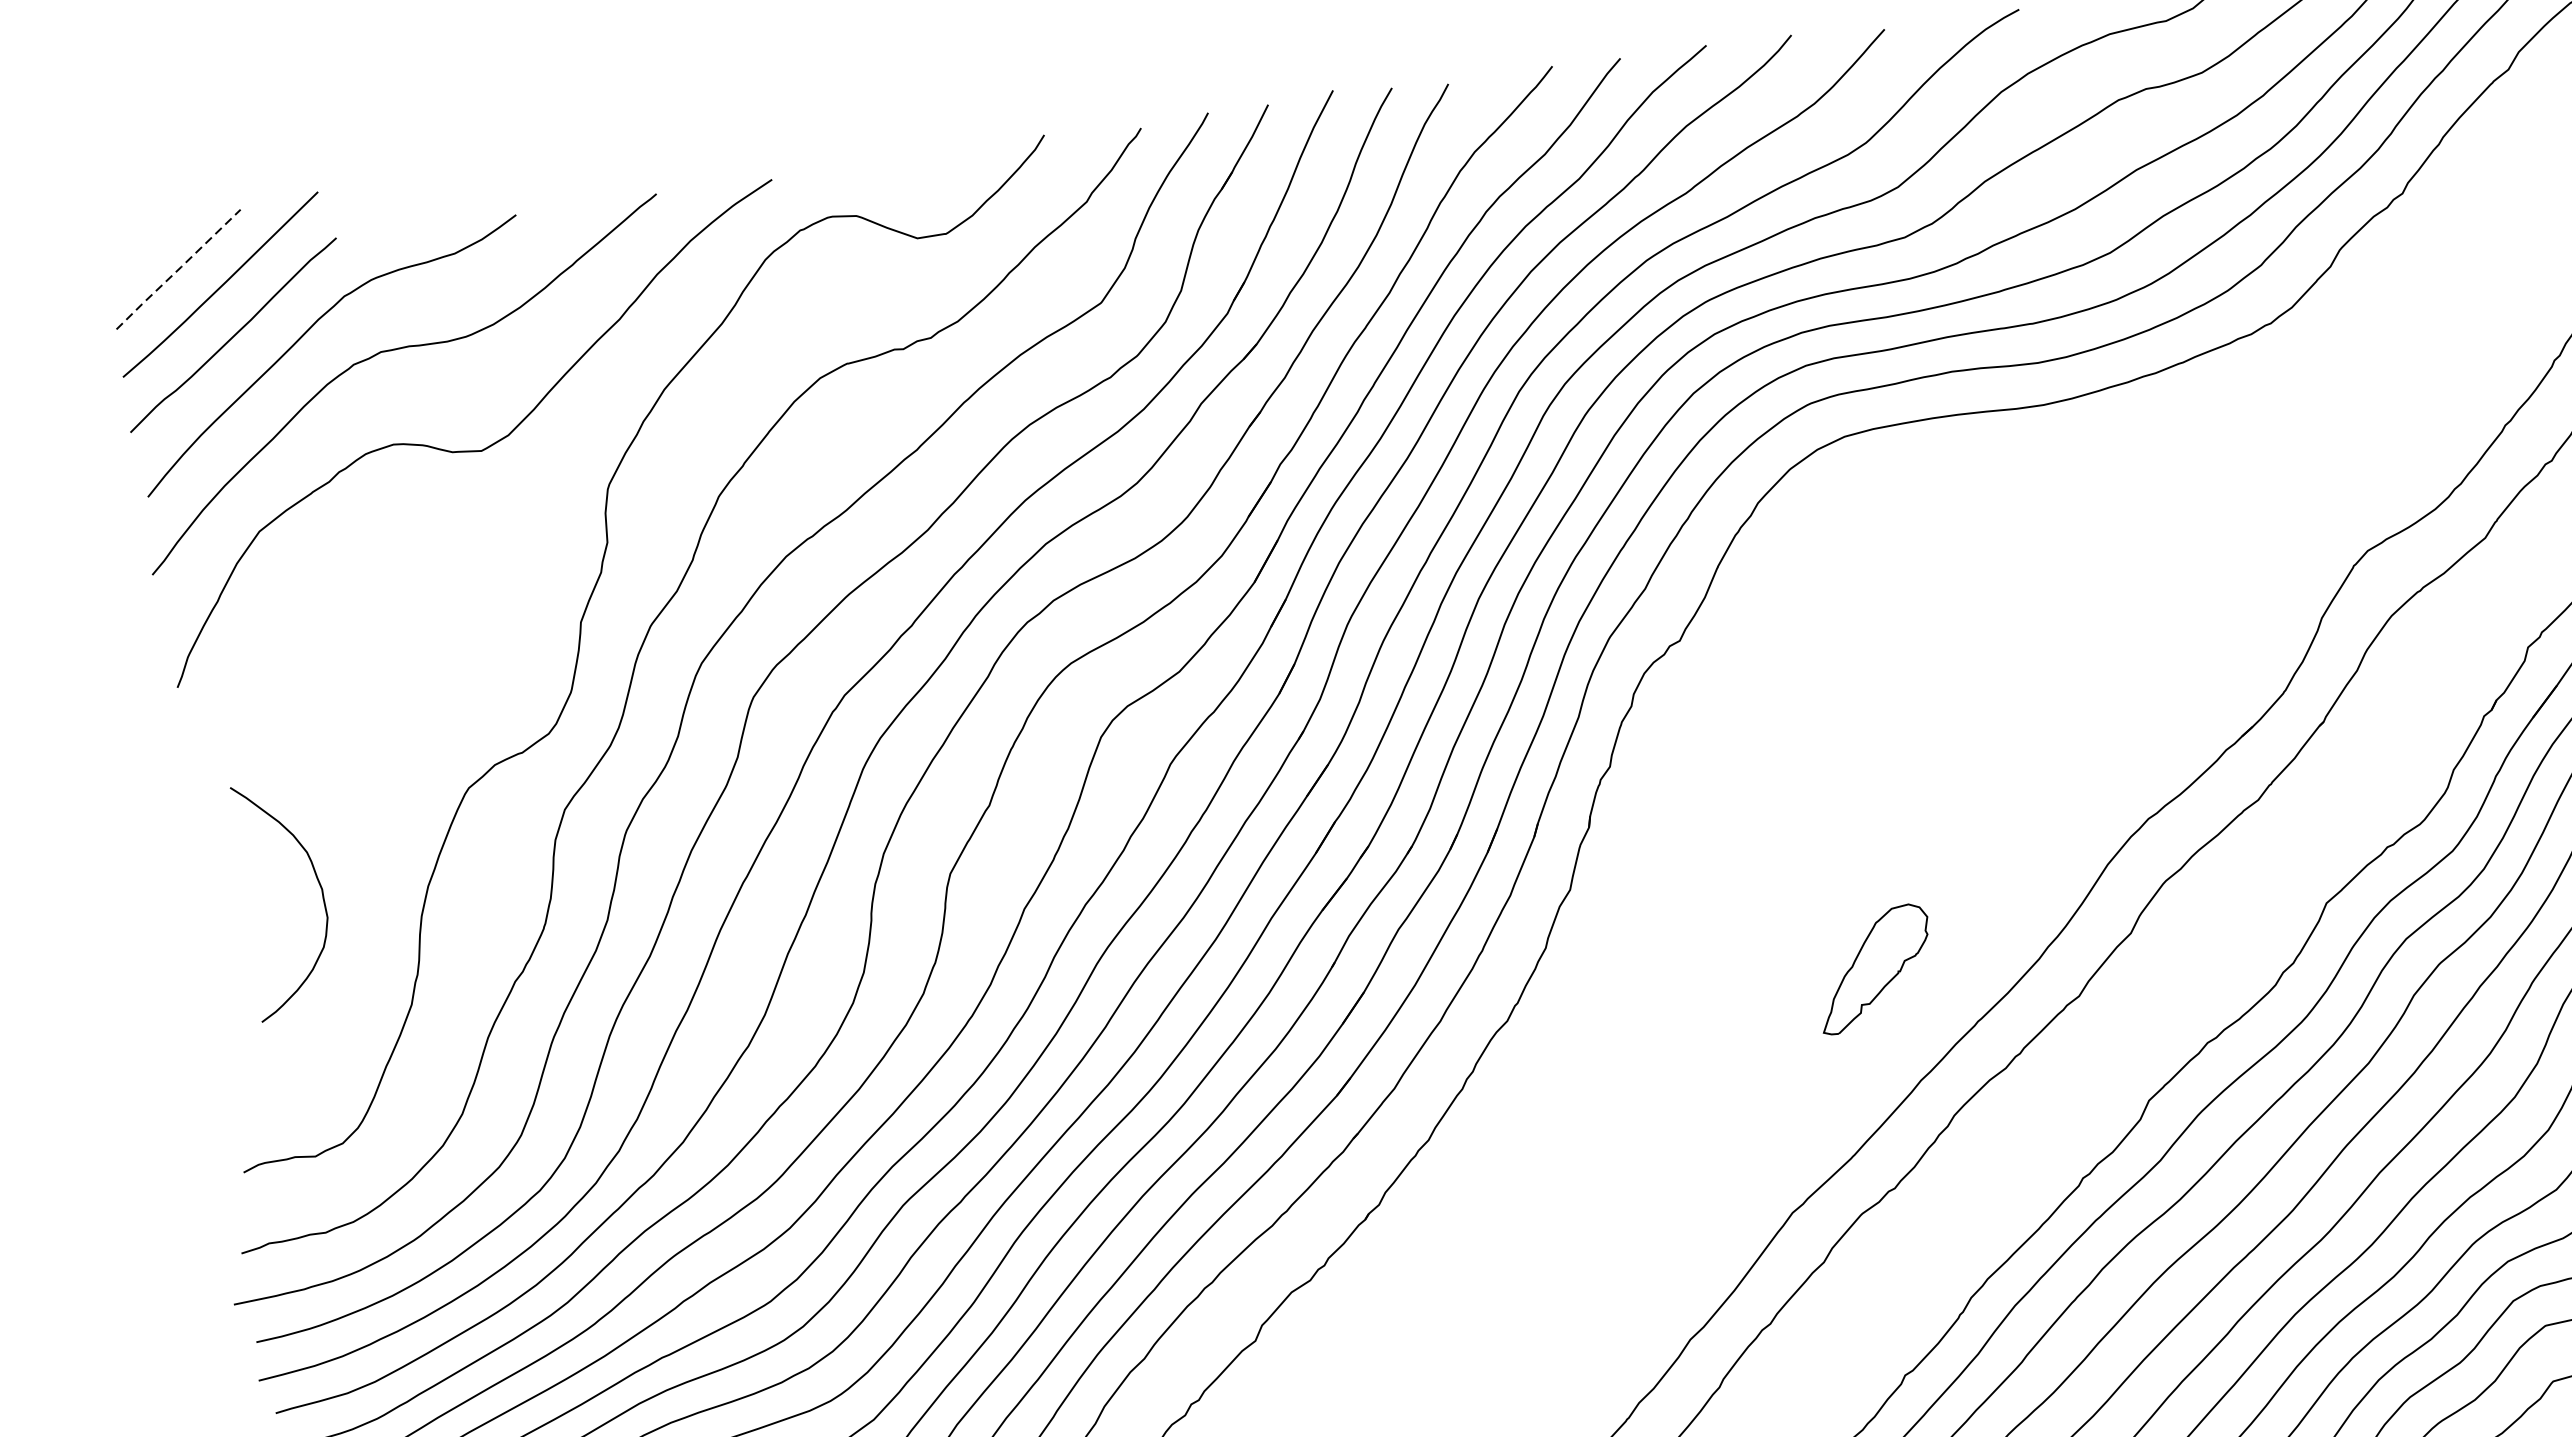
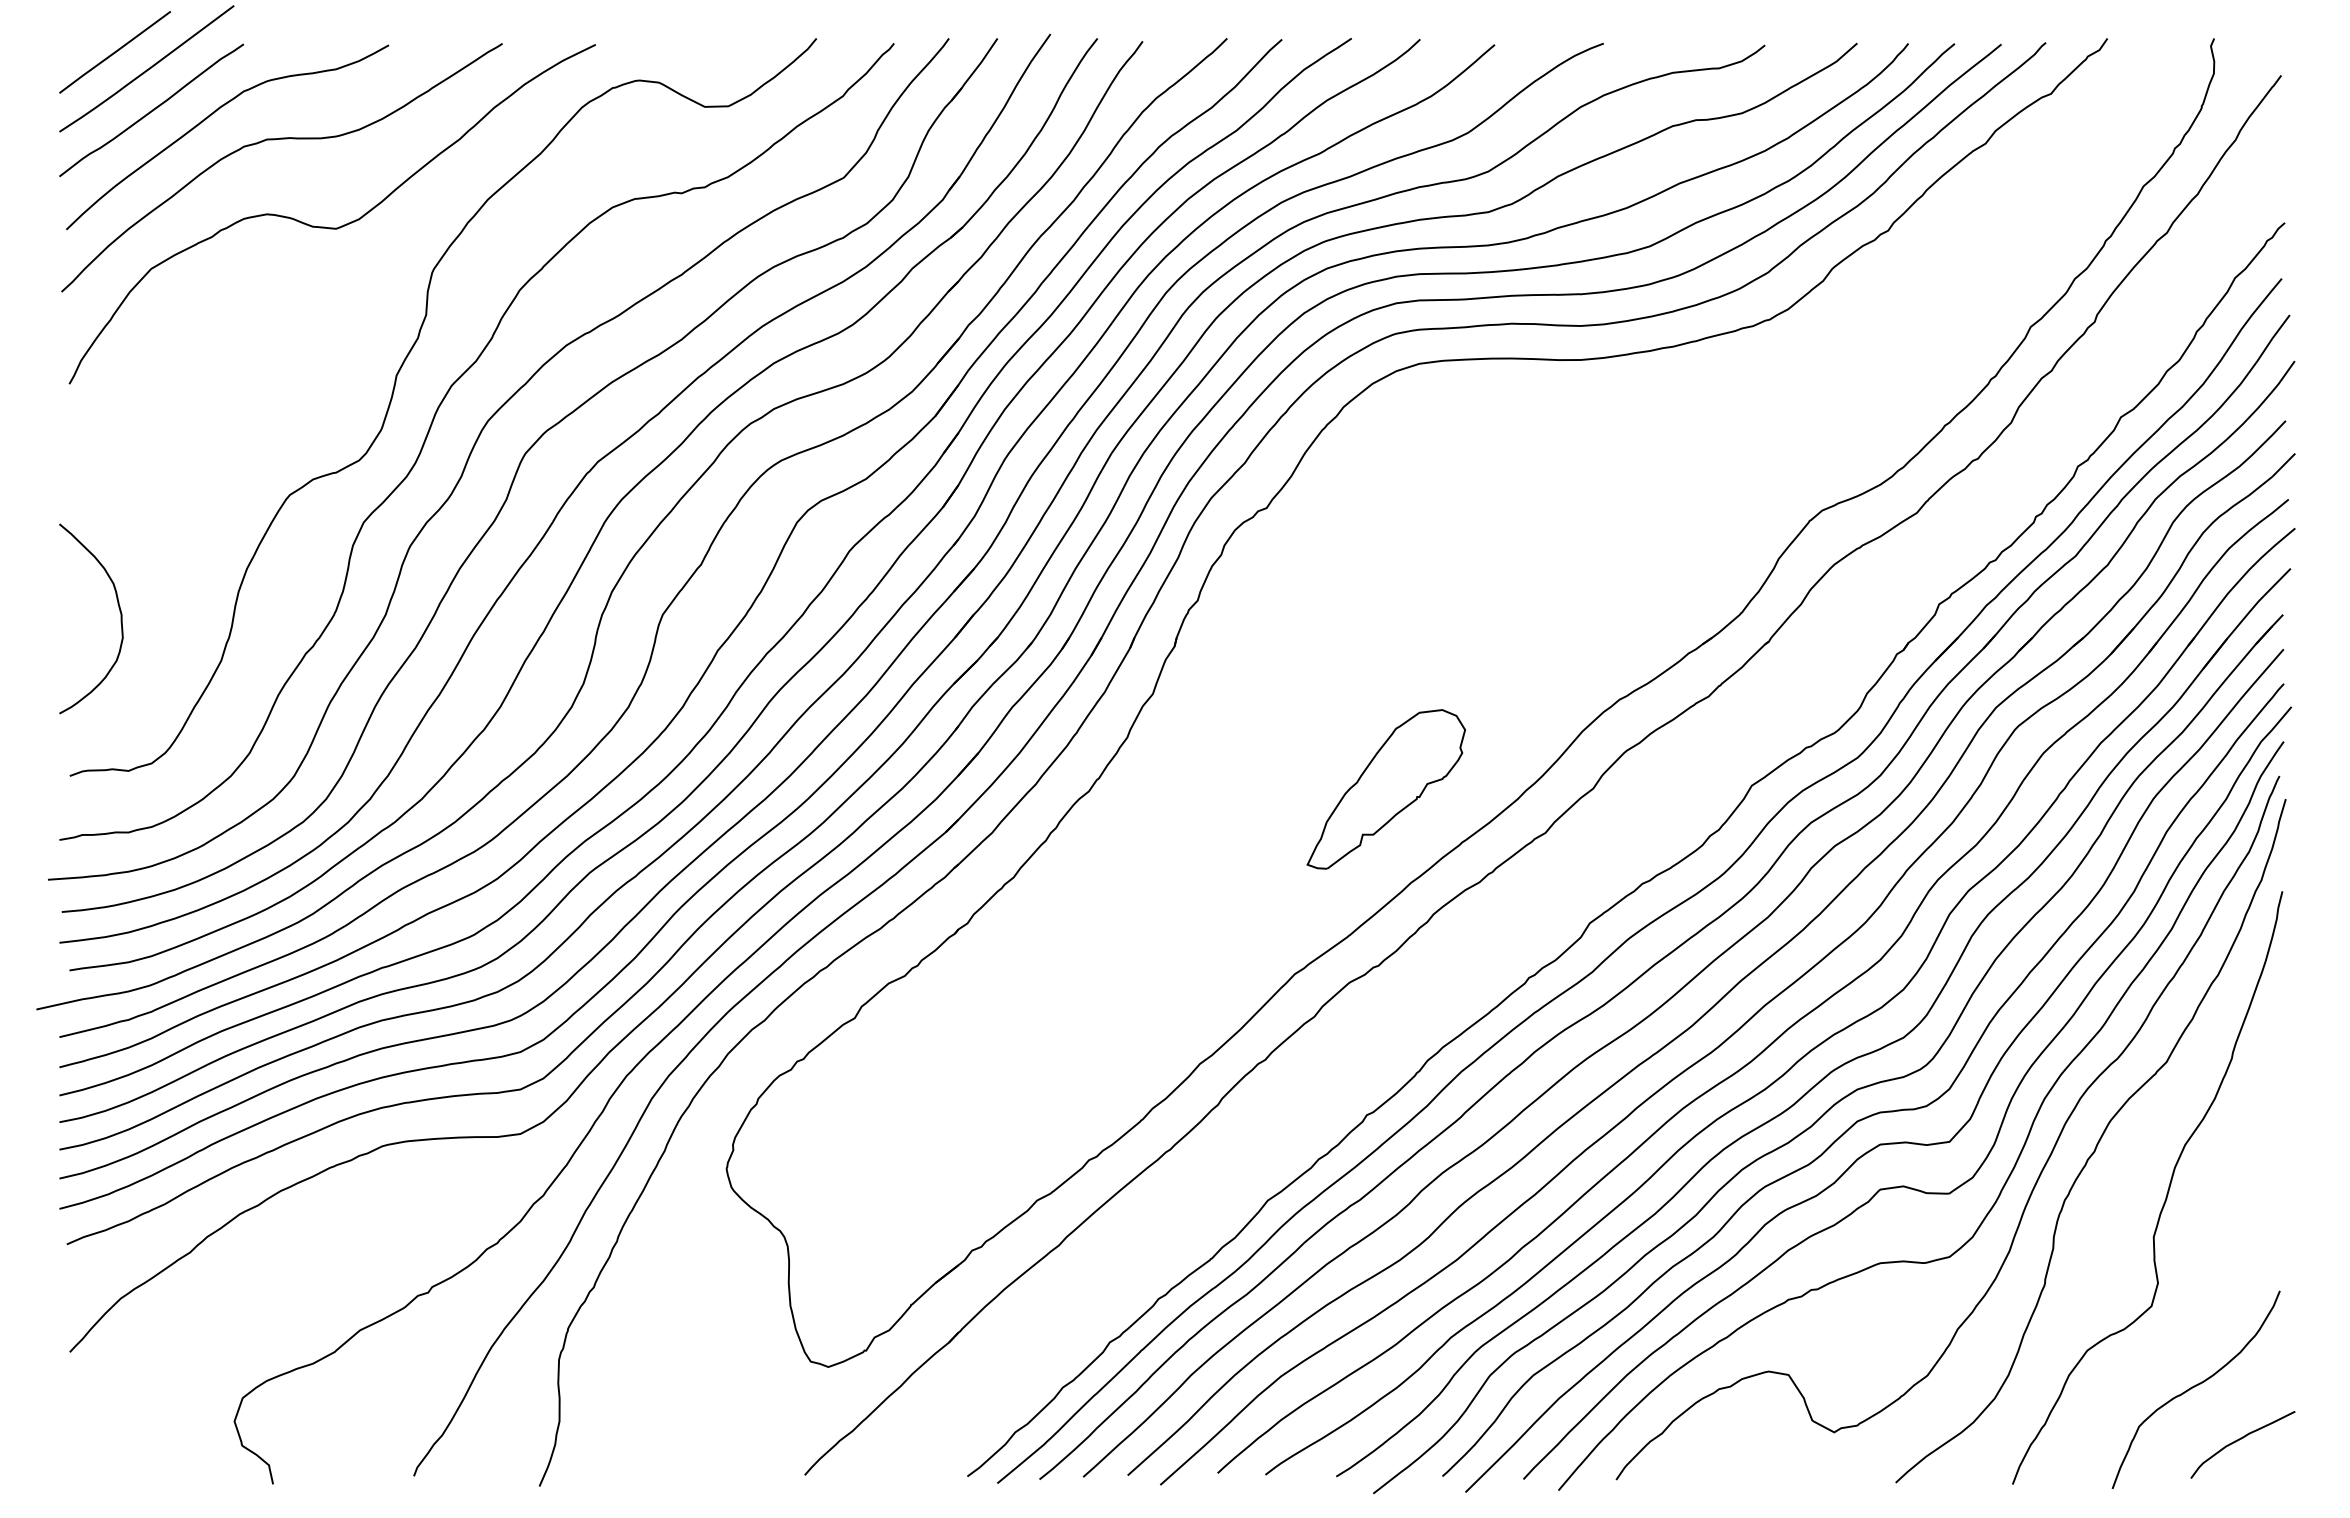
line: (179, 269) -> (115, 52), dashed -> solid
curve: (319, 885) -> (119, 611), moved
part: (1873, 969) -> (1385, 789), size x1.67

